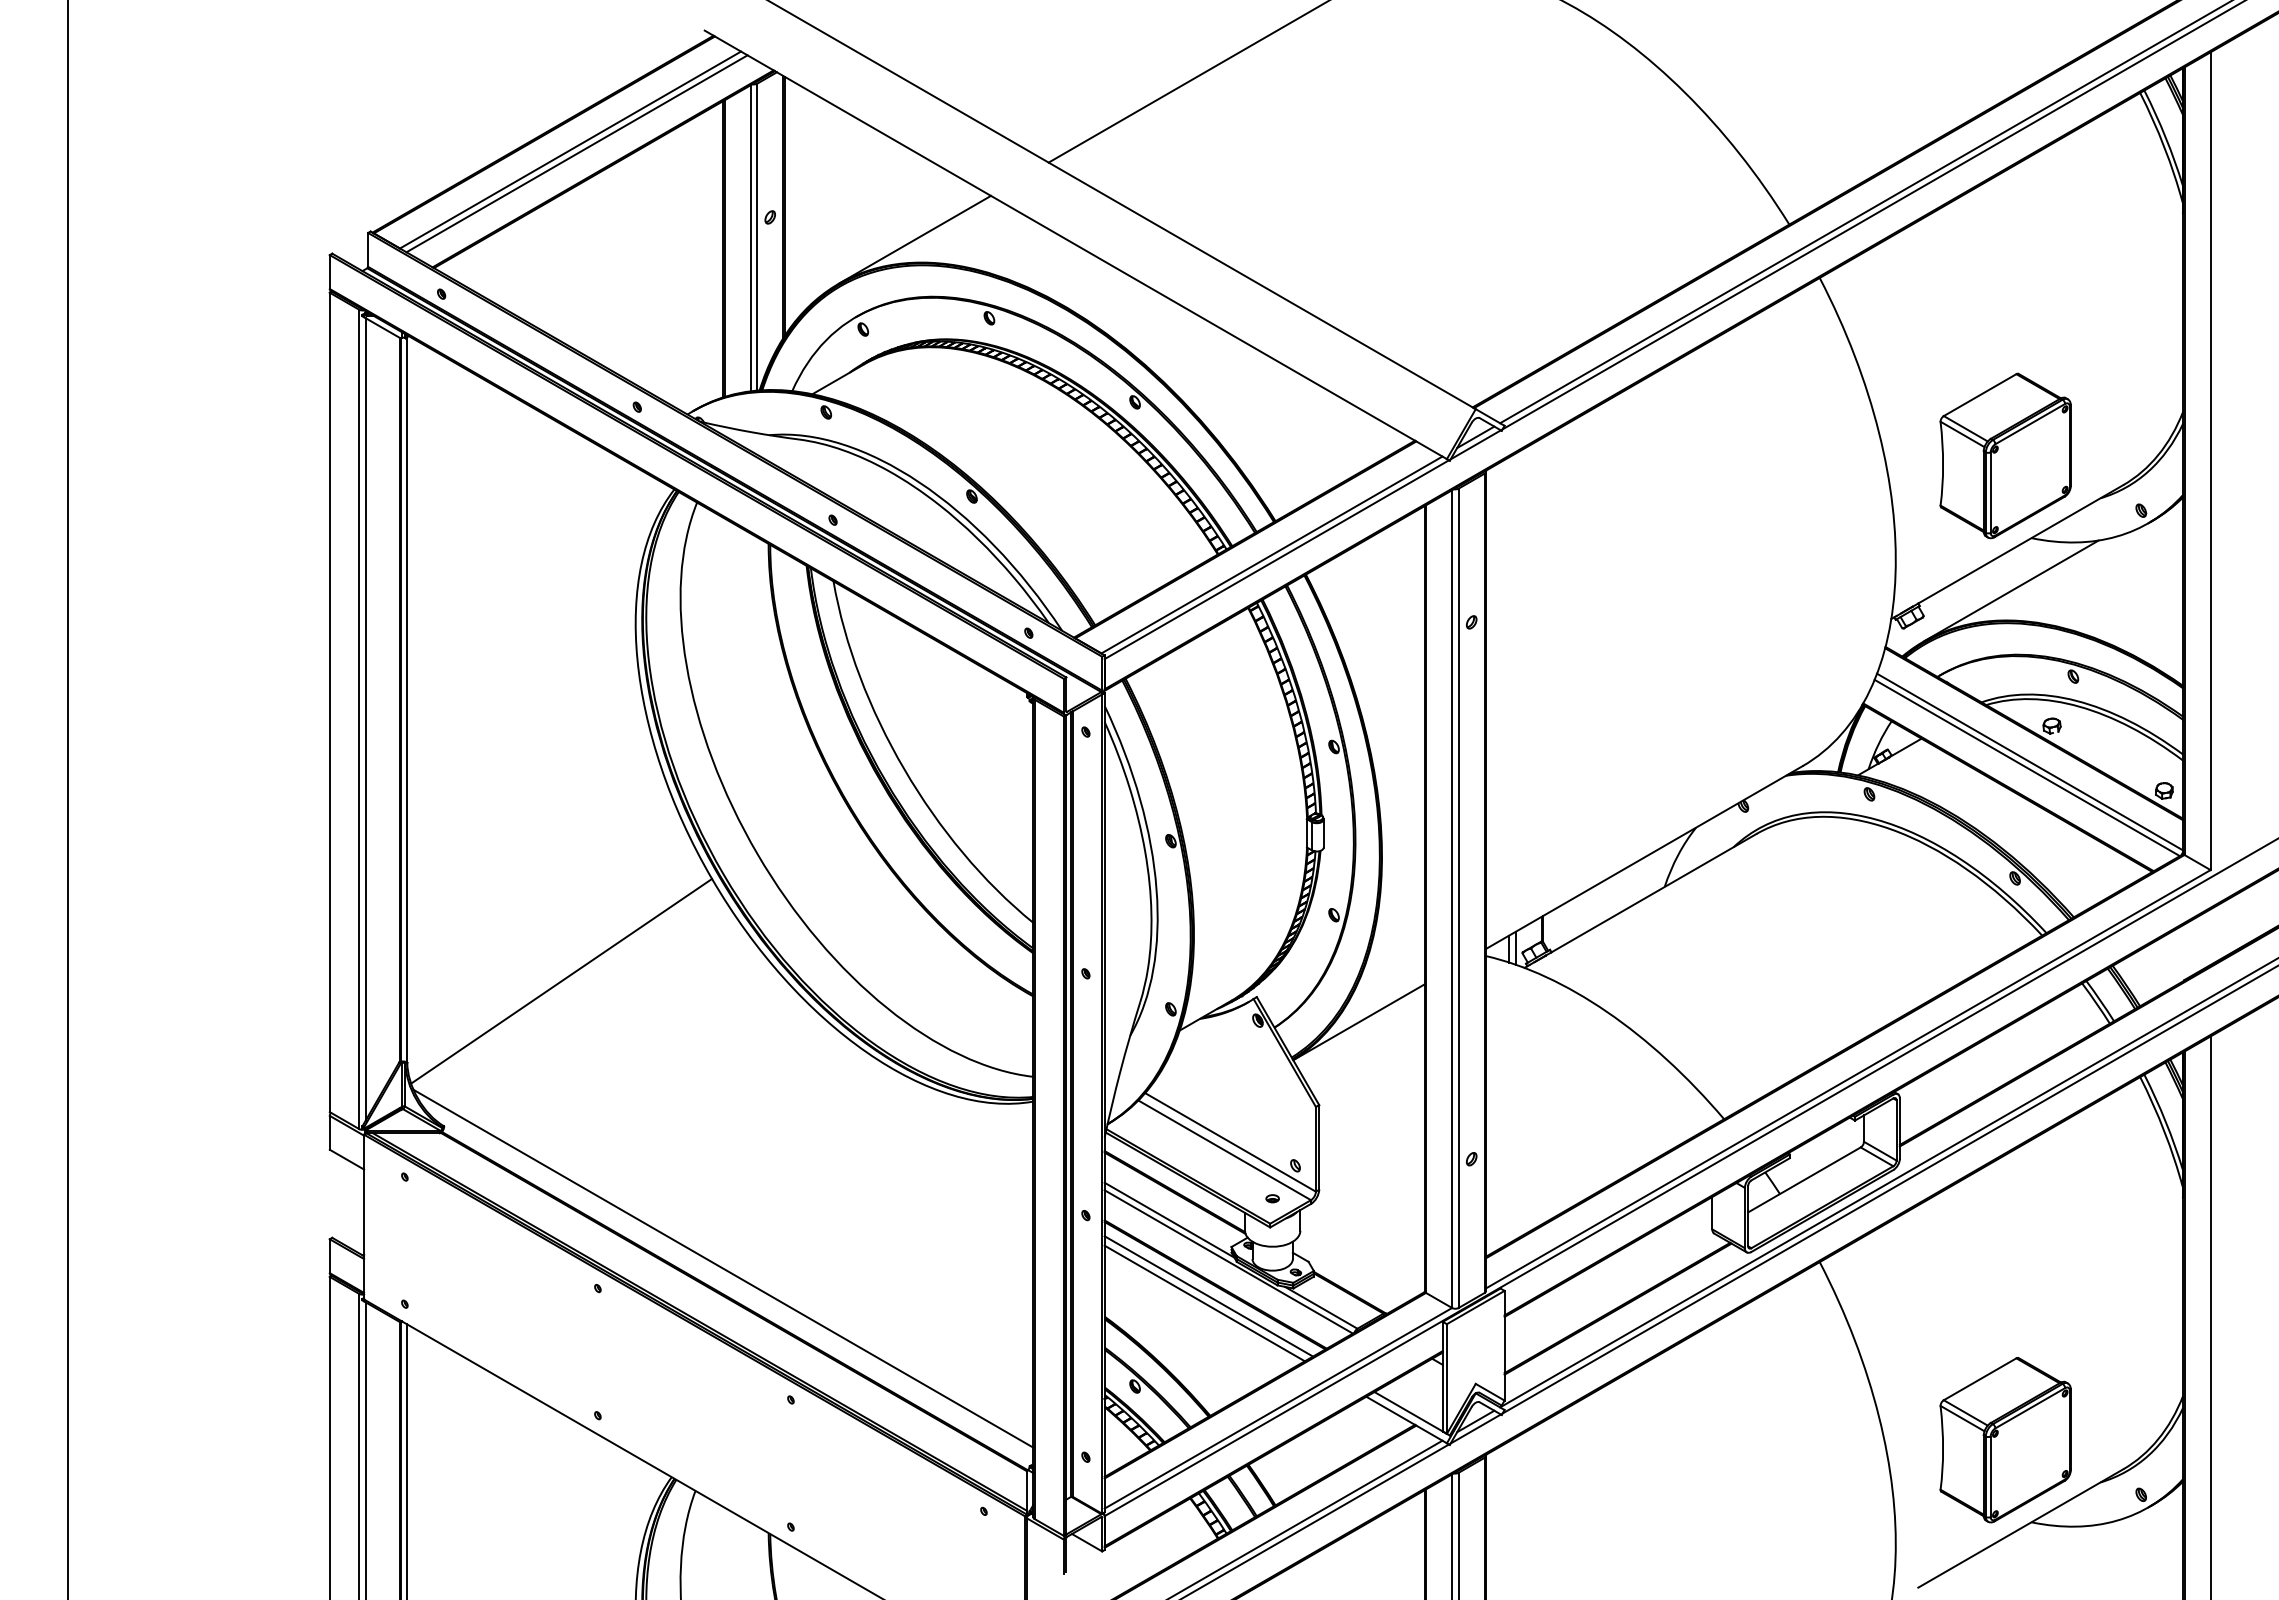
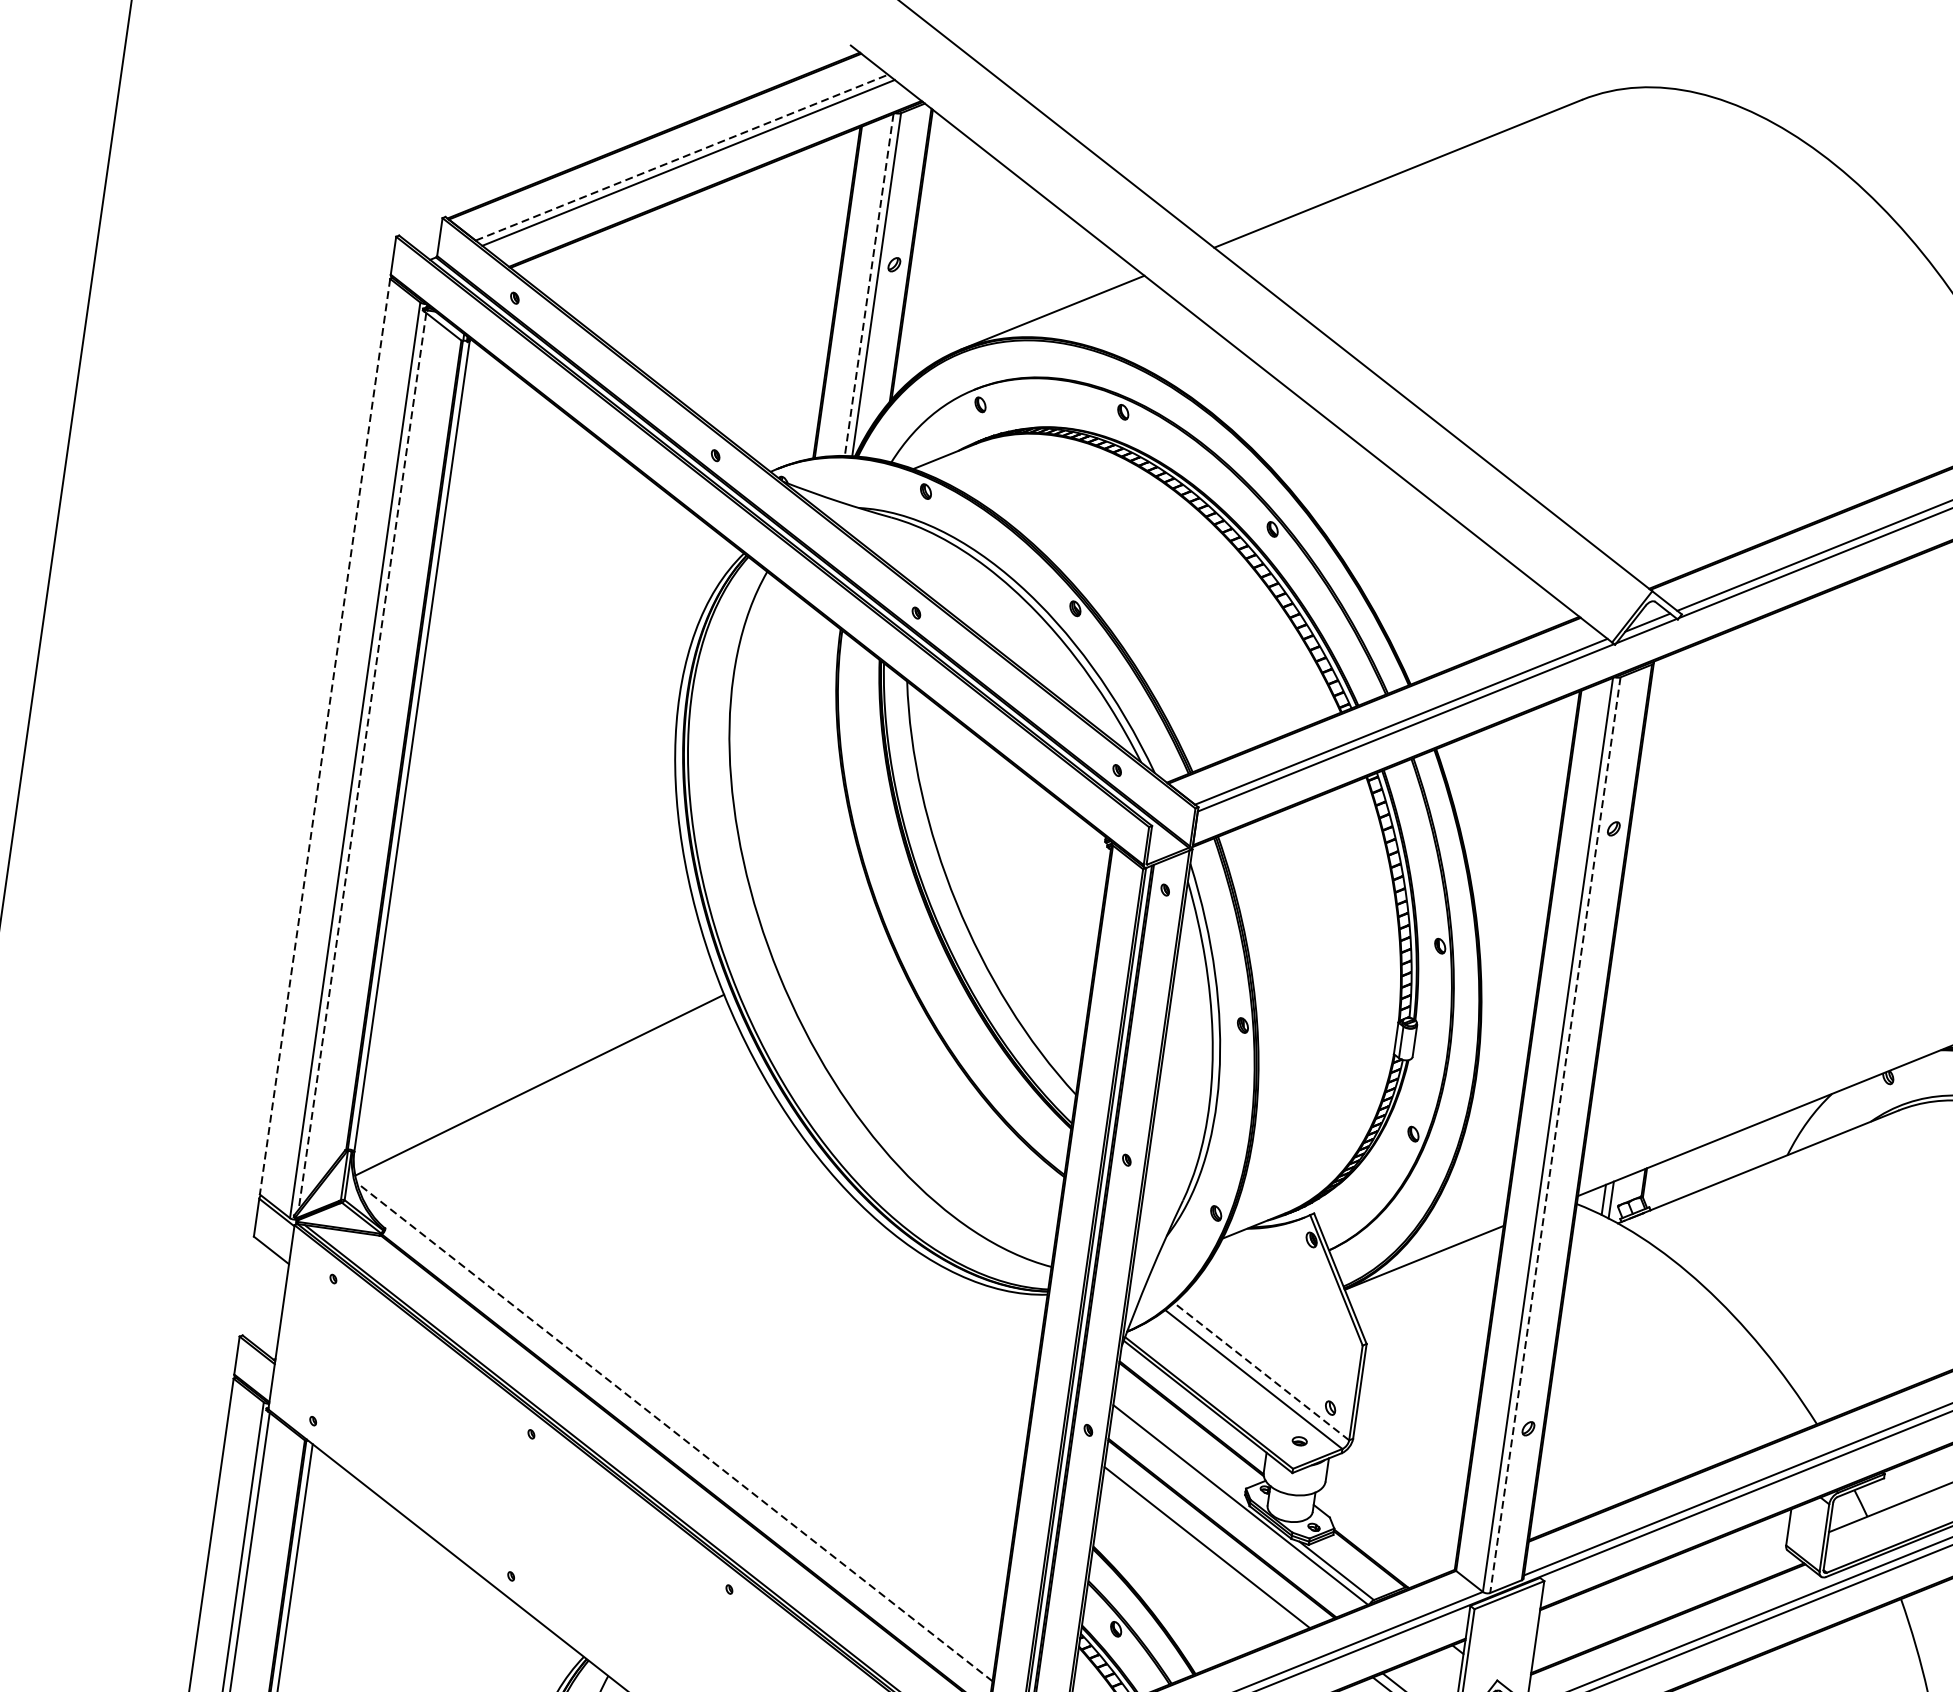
line: (570, 150) -> (681, 158), solid -> dashed
line: (750, 238) -> (868, 285), solid -> dashed
line: (329, 702) -> (324, 736), solid -> dashed
line: (365, 719) -> (362, 761), solid -> dashed
line: (1458, 898) -> (1555, 1135), solid -> dashed
line: (1230, 1142) -> (1261, 1371), solid -> dashed
line: (1169, 1219) -> (1181, 1448), removed
line: (723, 1268) -> (674, 1431), solid -> dashed
line: (1208, 1296) -> (1212, 1540), removed

